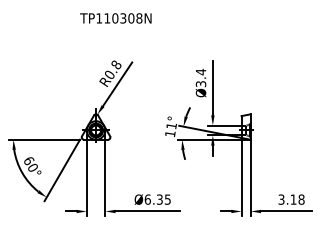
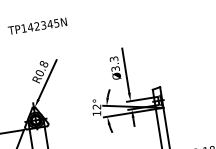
text: (123, 18) -> (43, 25), TP110308N -> TP142345N
text: (200, 71) -> (113, 58), Ø3.4 -> Ø3.3
text: (171, 126) -> (96, 107), 11° -> 12°

